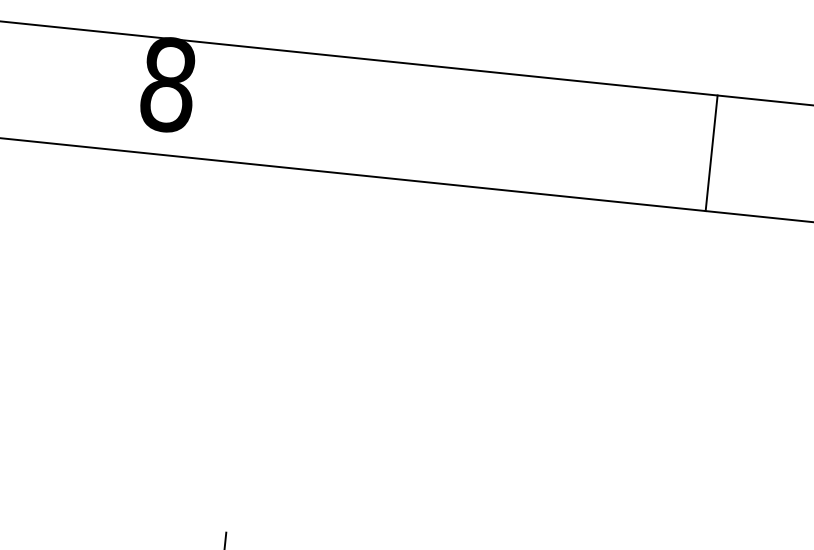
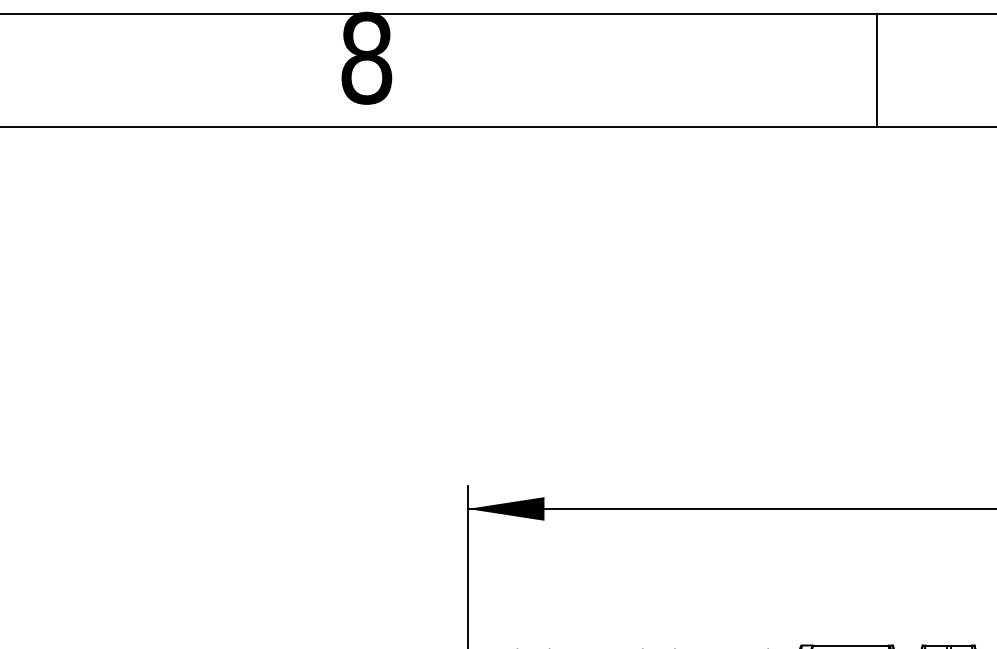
line: (711, 152) -> (876, 69), moved

